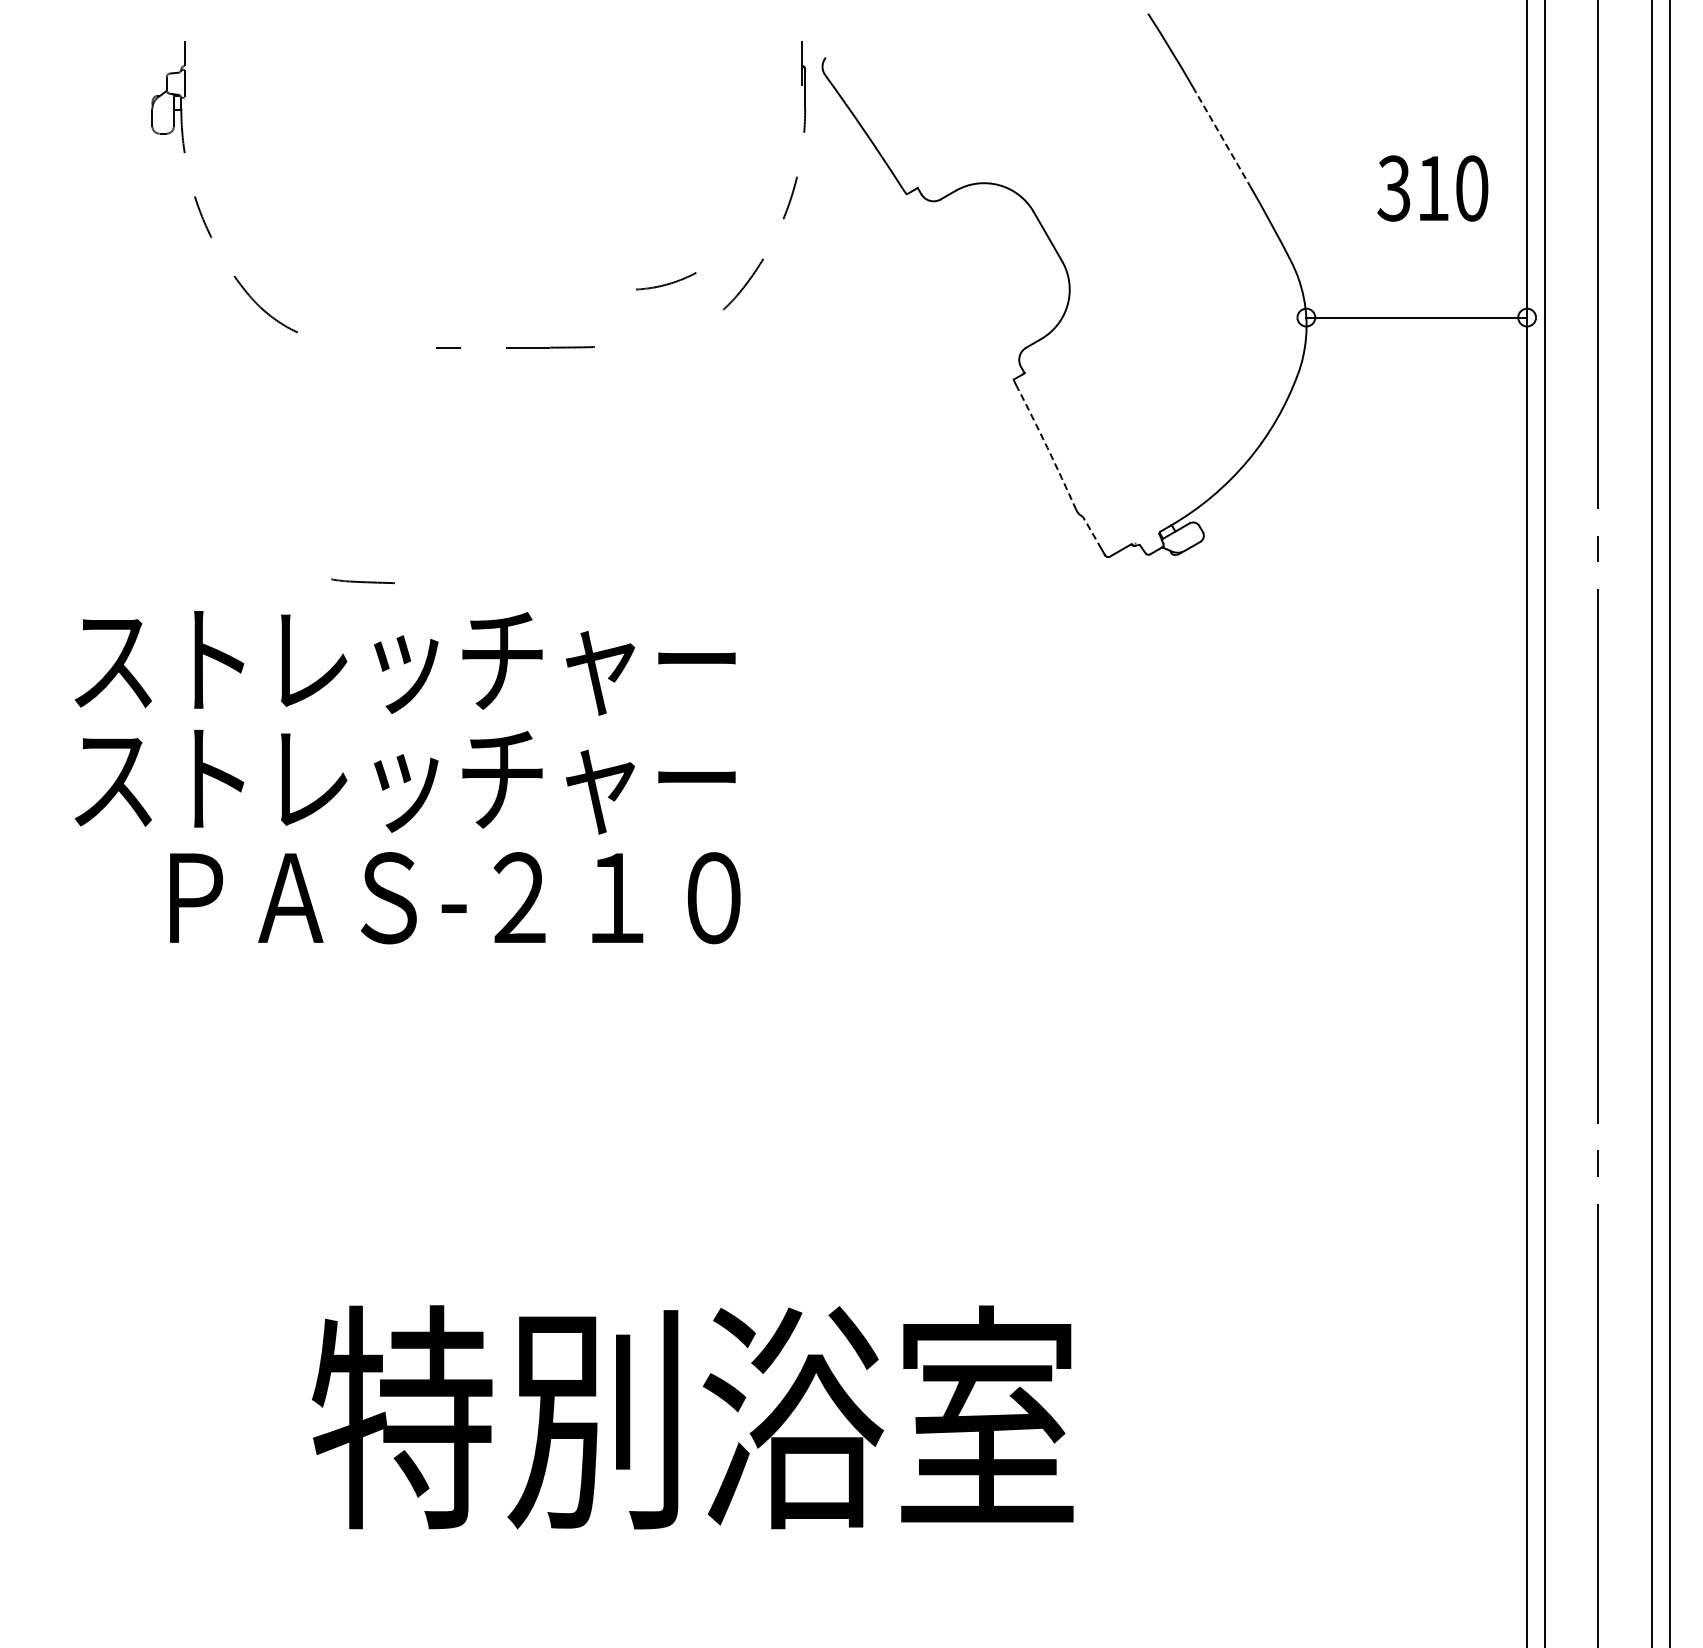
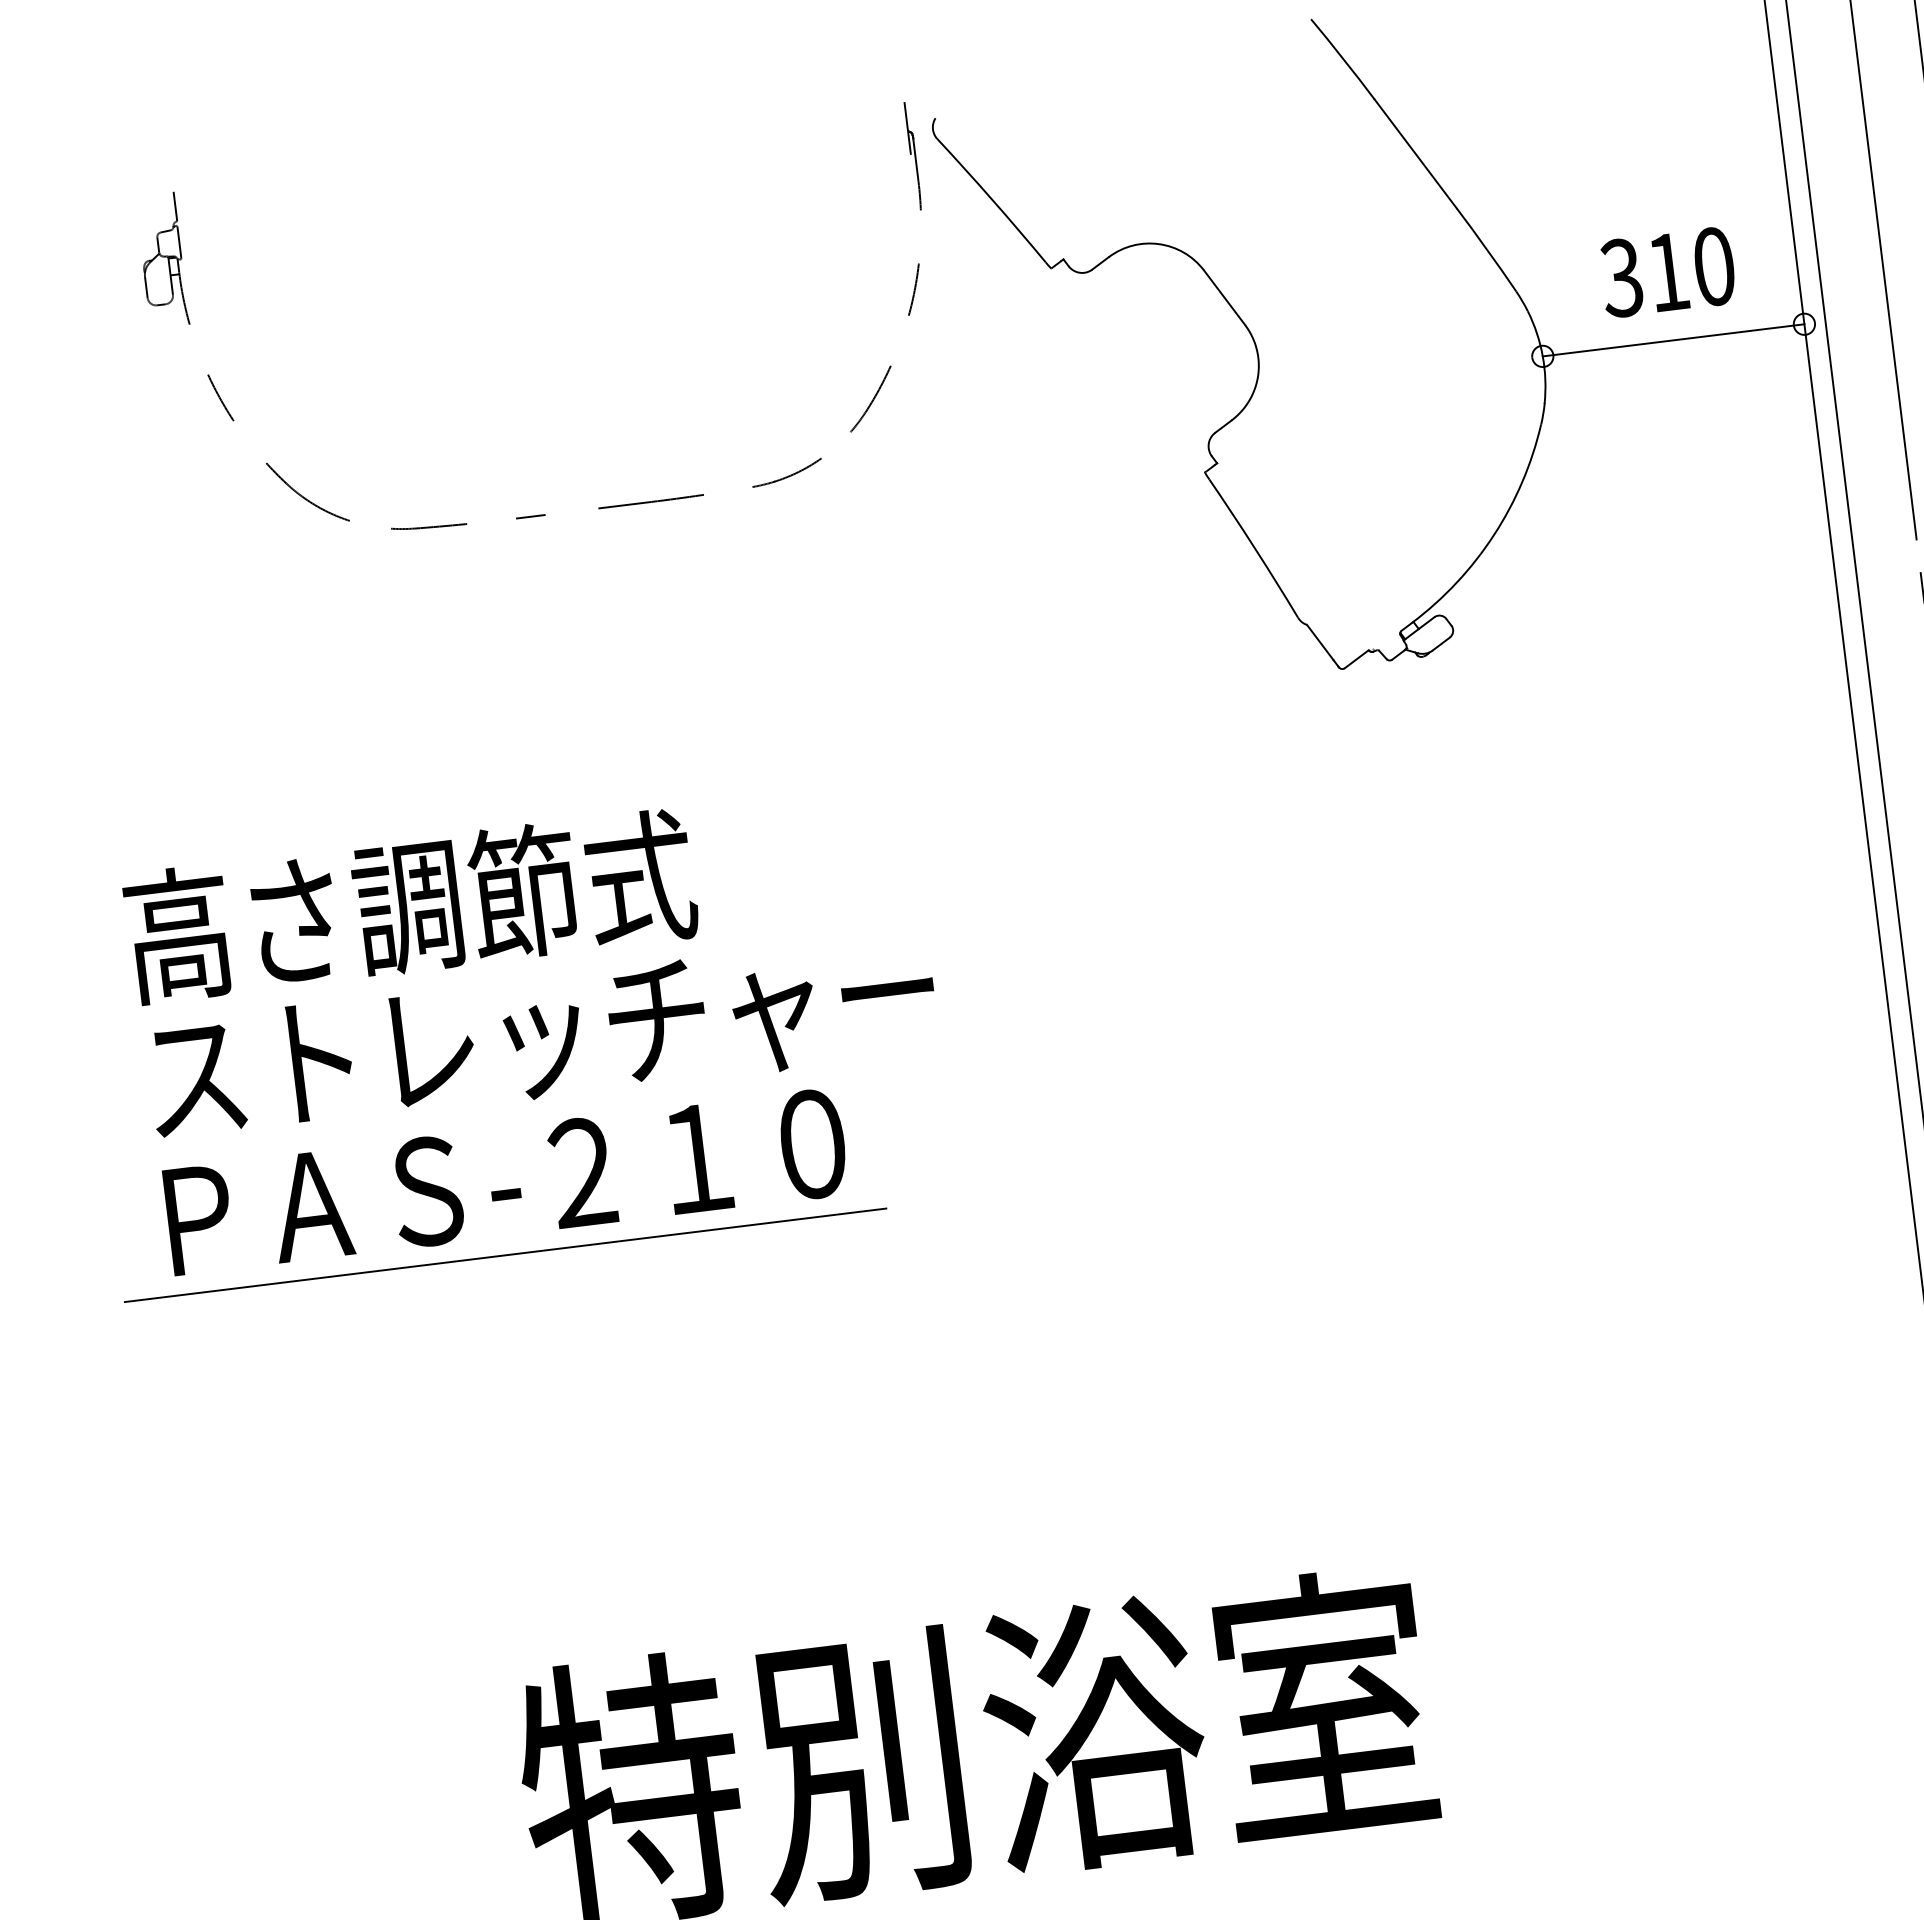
line: (1221, 136) -> (1415, 154), dashed -> solid
text: (1432, 188) -> (1667, 272), moved
part: (666, 281) -> (787, 473), moved
arc: (1047, 447) -> (1254, 547), dashed -> solid
line: (1092, 532) -> (1320, 642), dashed -> solid
part: (362, 580) -> (428, 525), moved
text: (403, 658) -> (522, 891), ストレッチャー -> 高さ調節式
text: (455, 898) -> (506, 1182), moved
line: (352, 959) -> (505, 1255), added

